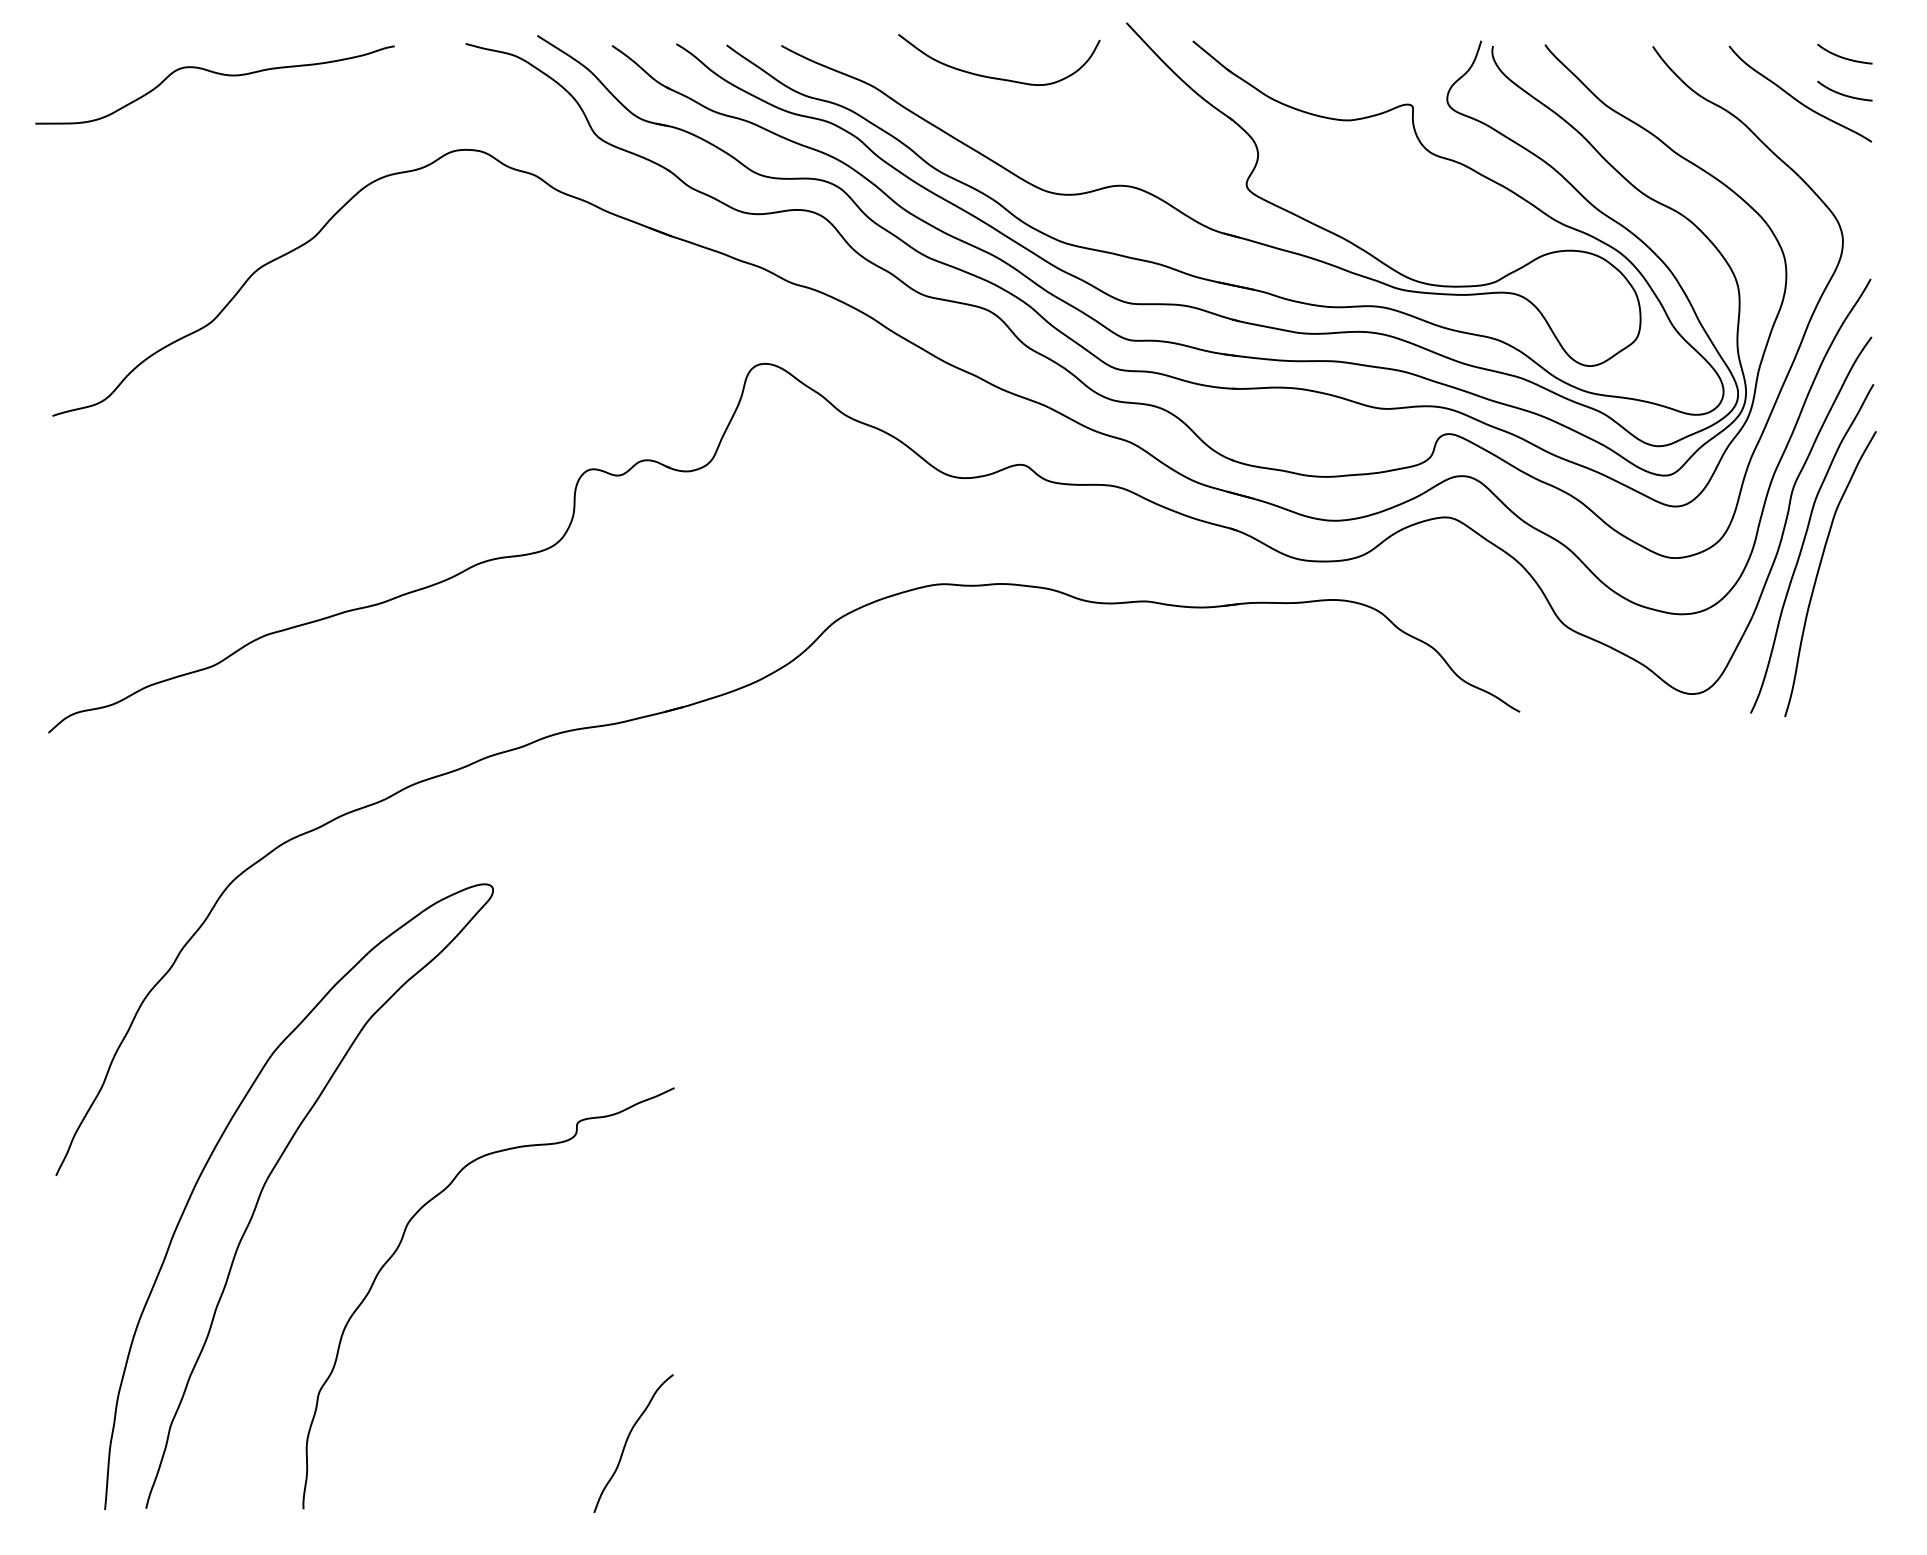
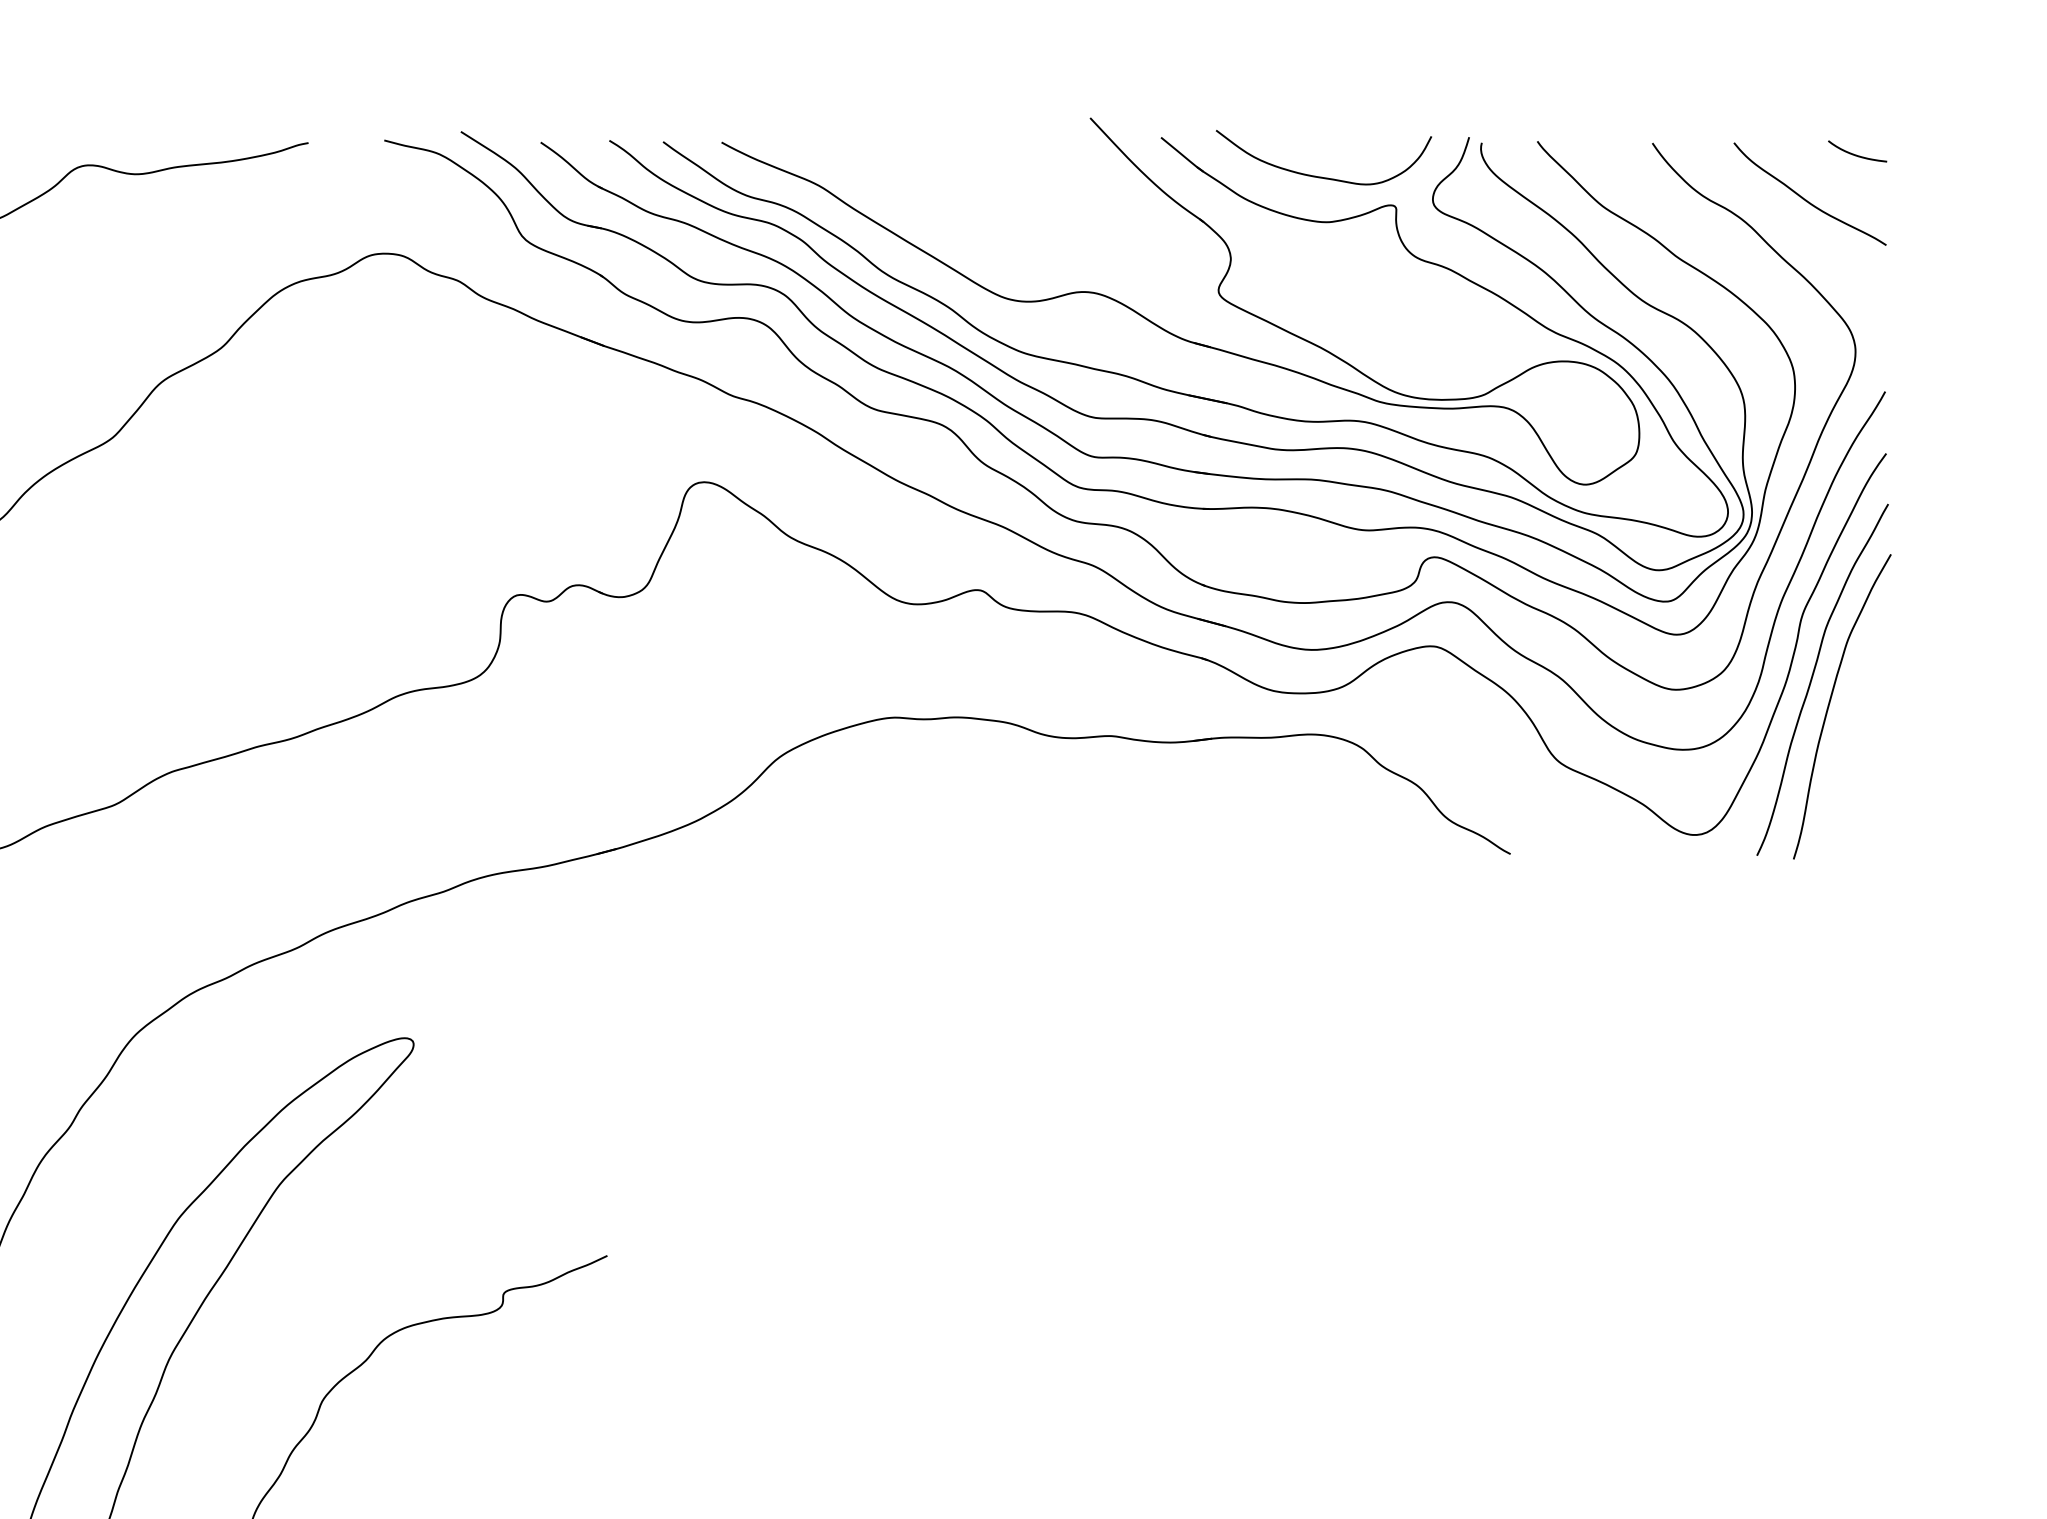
curve: (997, 77) -> (1322, 176), moved
curve: (1842, 93) -> (1855, 193), removed

